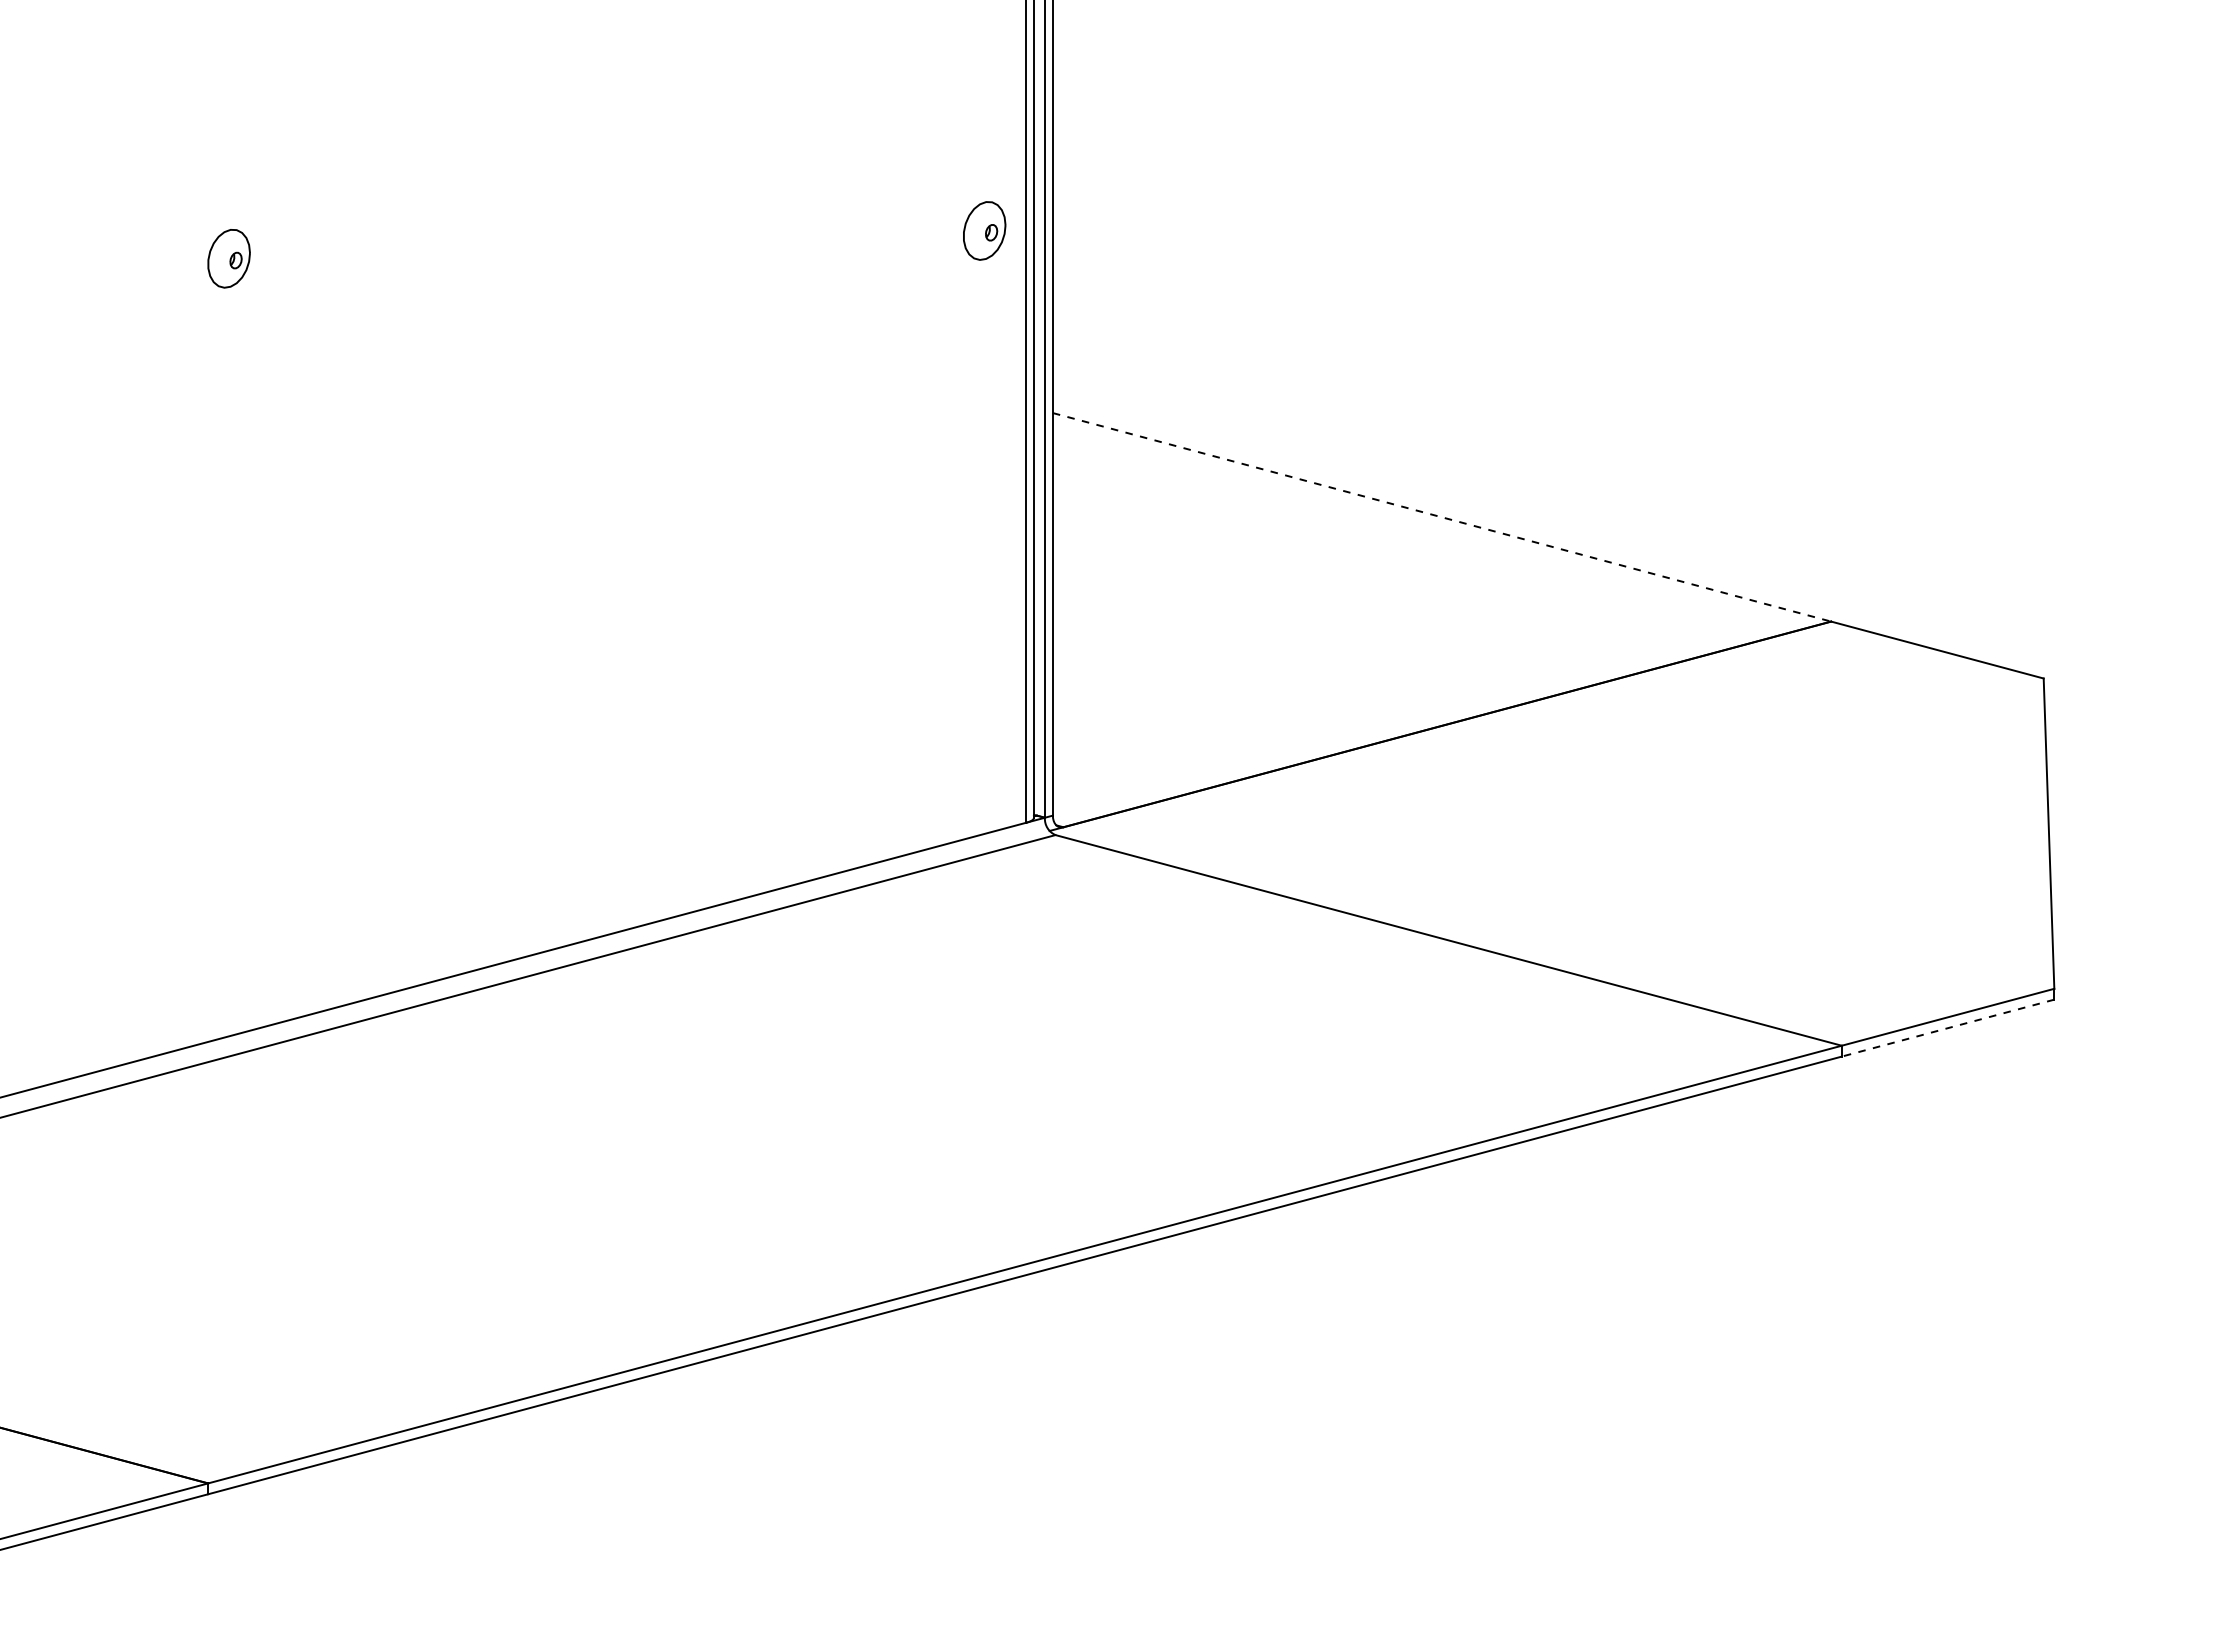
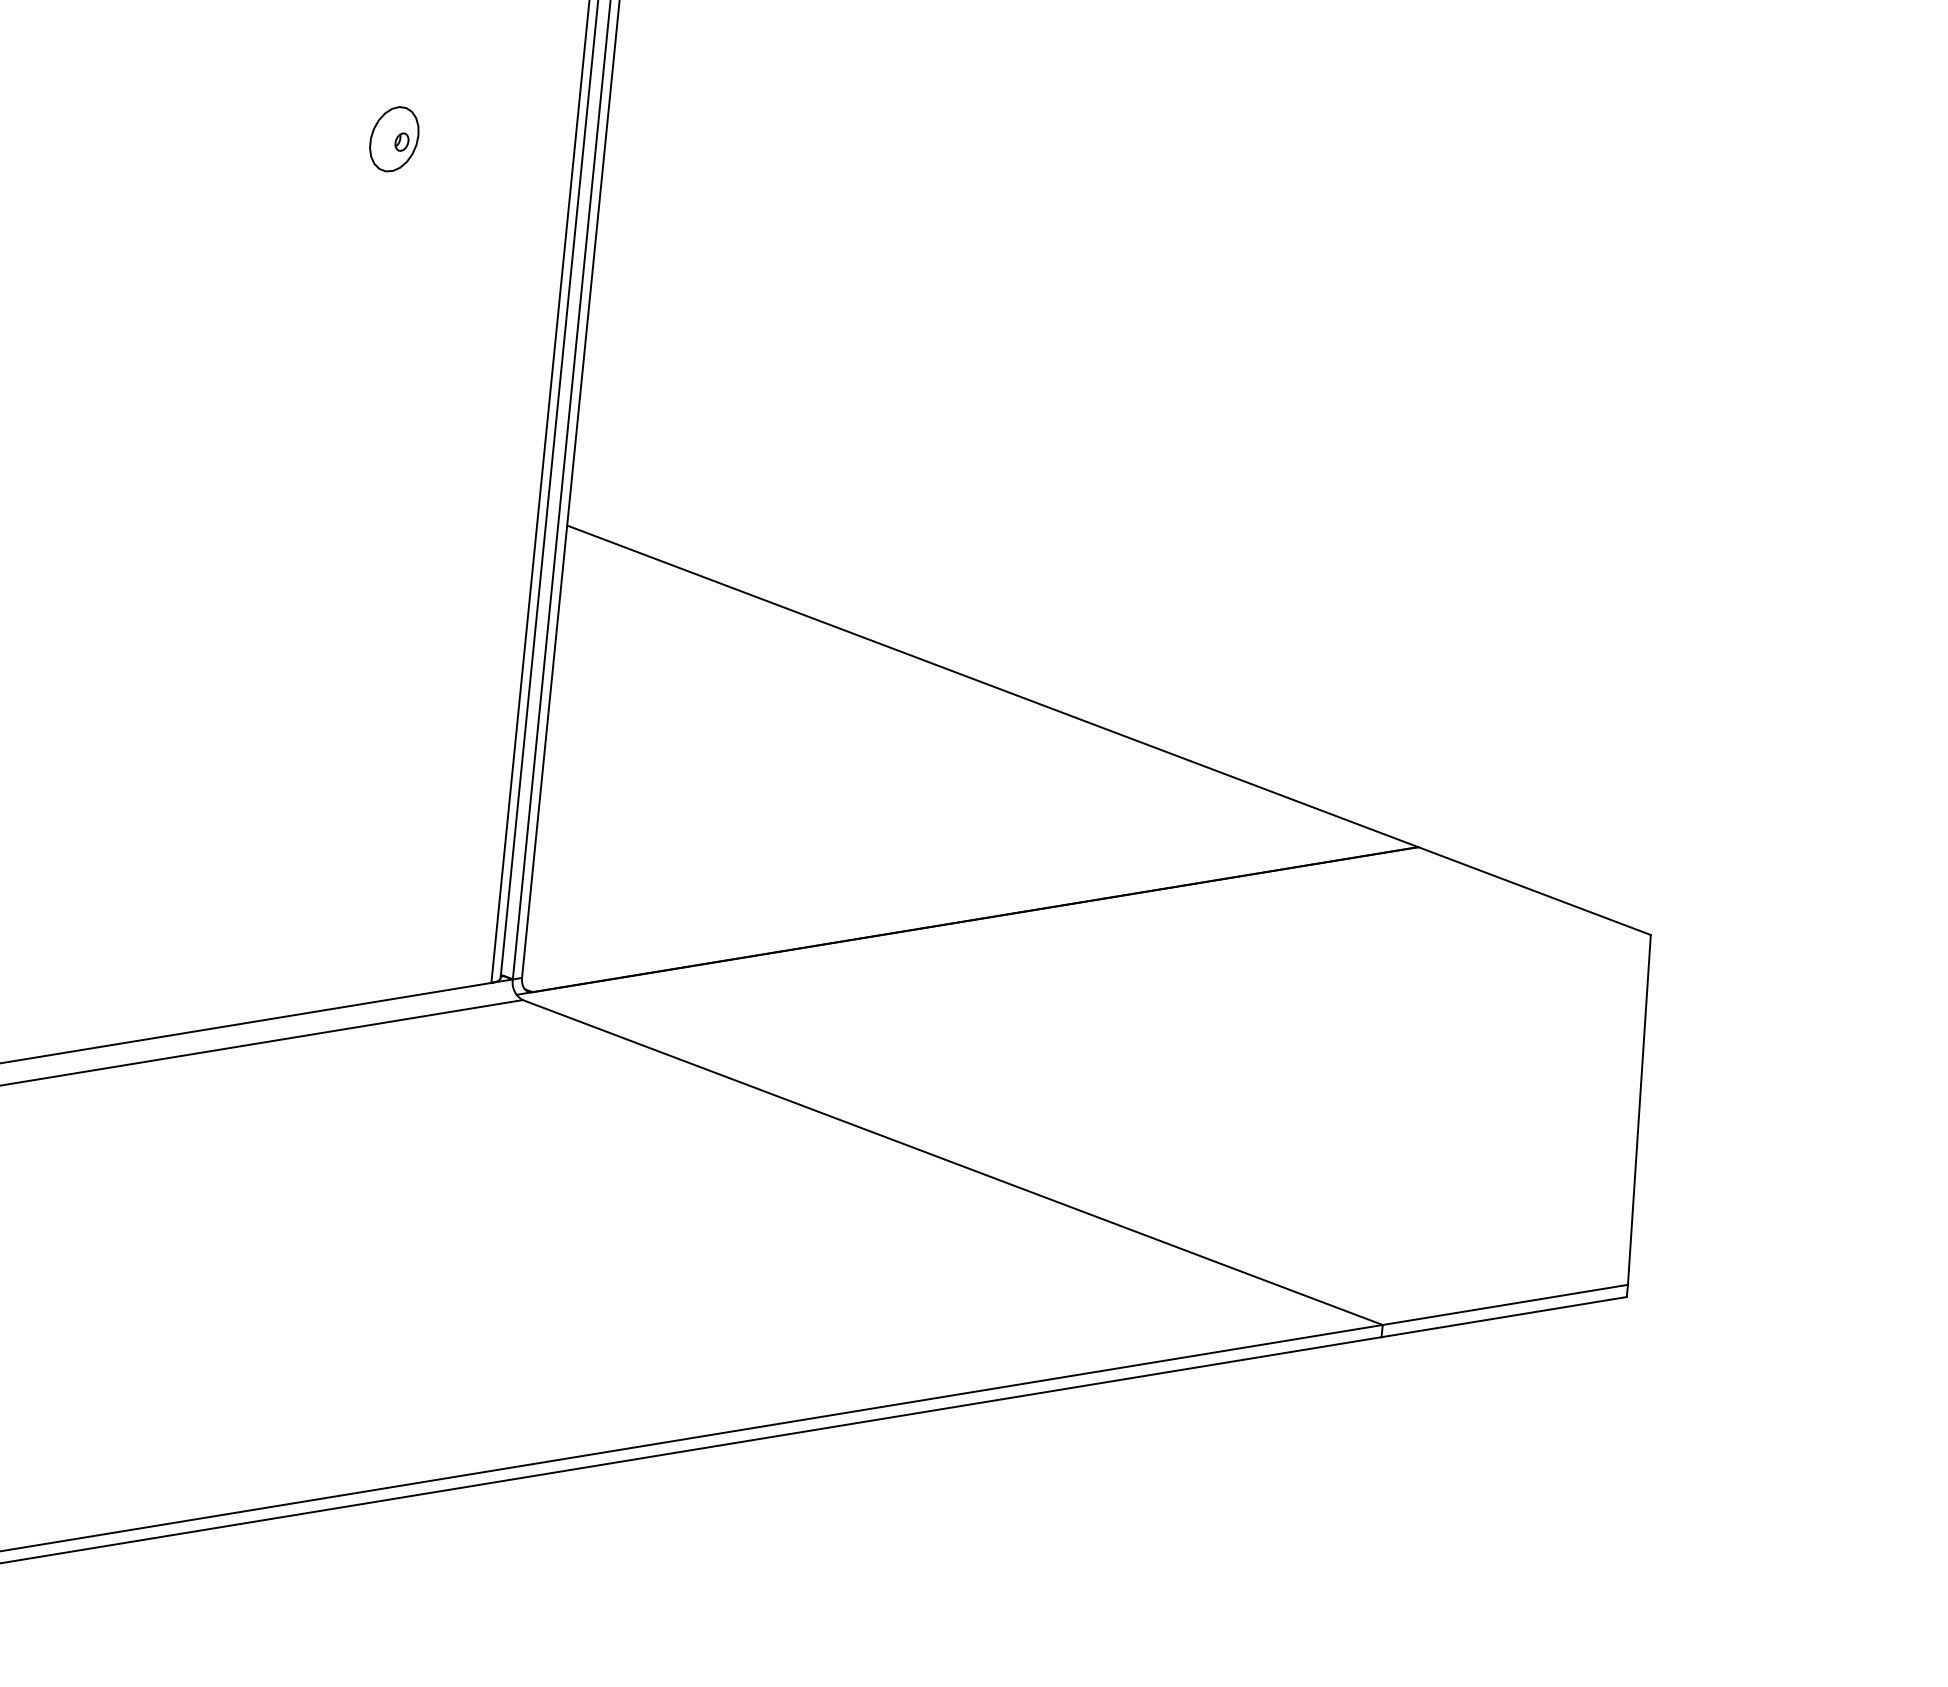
part: (984, 230) -> (394, 138), moved
line: (1442, 517) -> (993, 686), dashed -> solid
line: (1947, 1028) -> (1503, 1317), dashed -> solid

